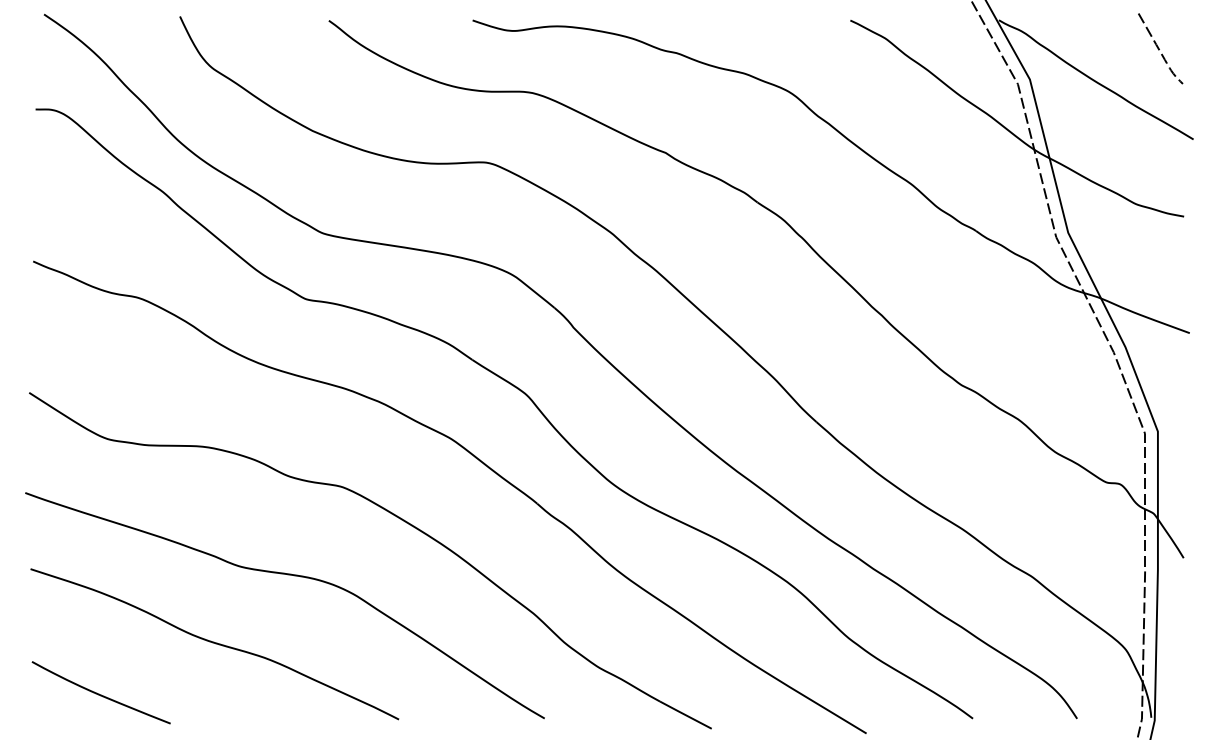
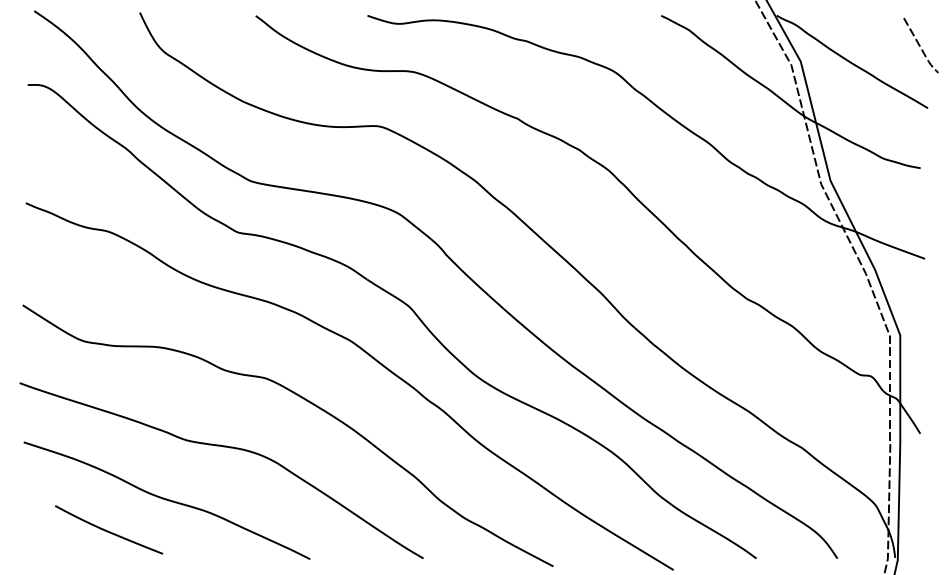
curve: (1159, 48) -> (920, 45), moved
curve: (99, 693) -> (107, 530), moved

